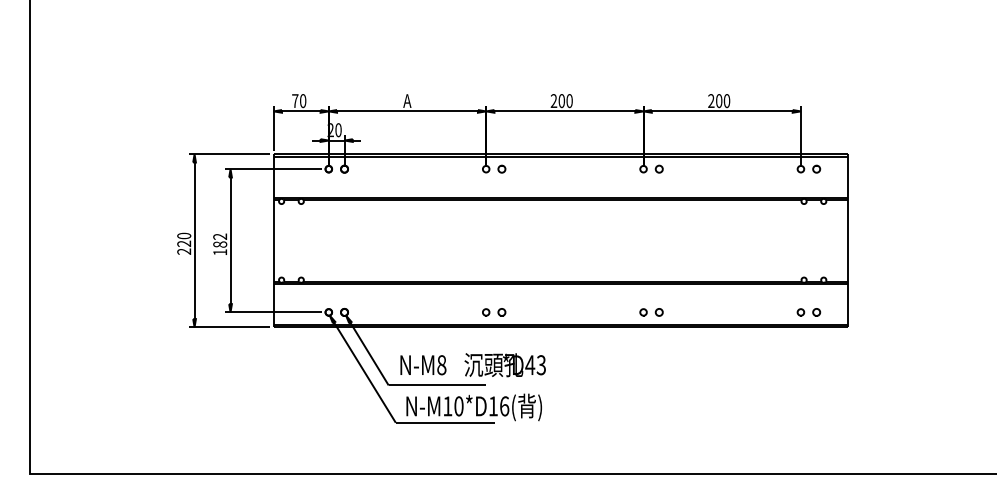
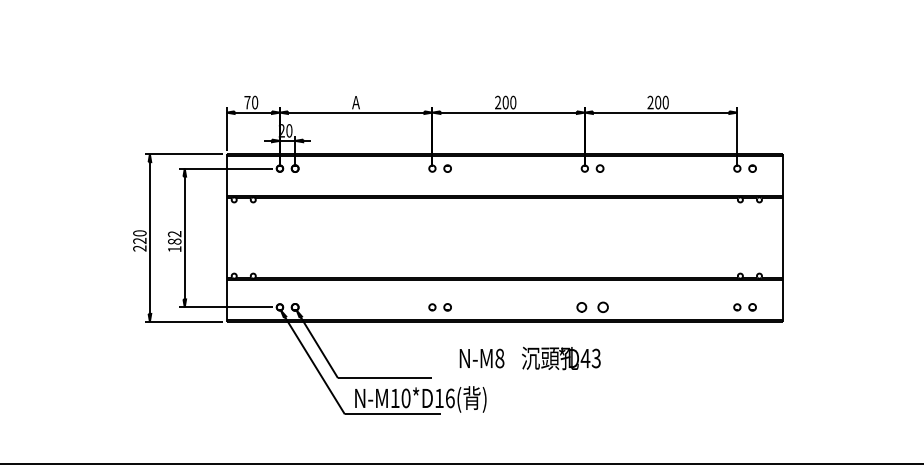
part: (651, 312) -> (592, 307), size x1.4
text: (472, 365) -> (529, 358), moved

